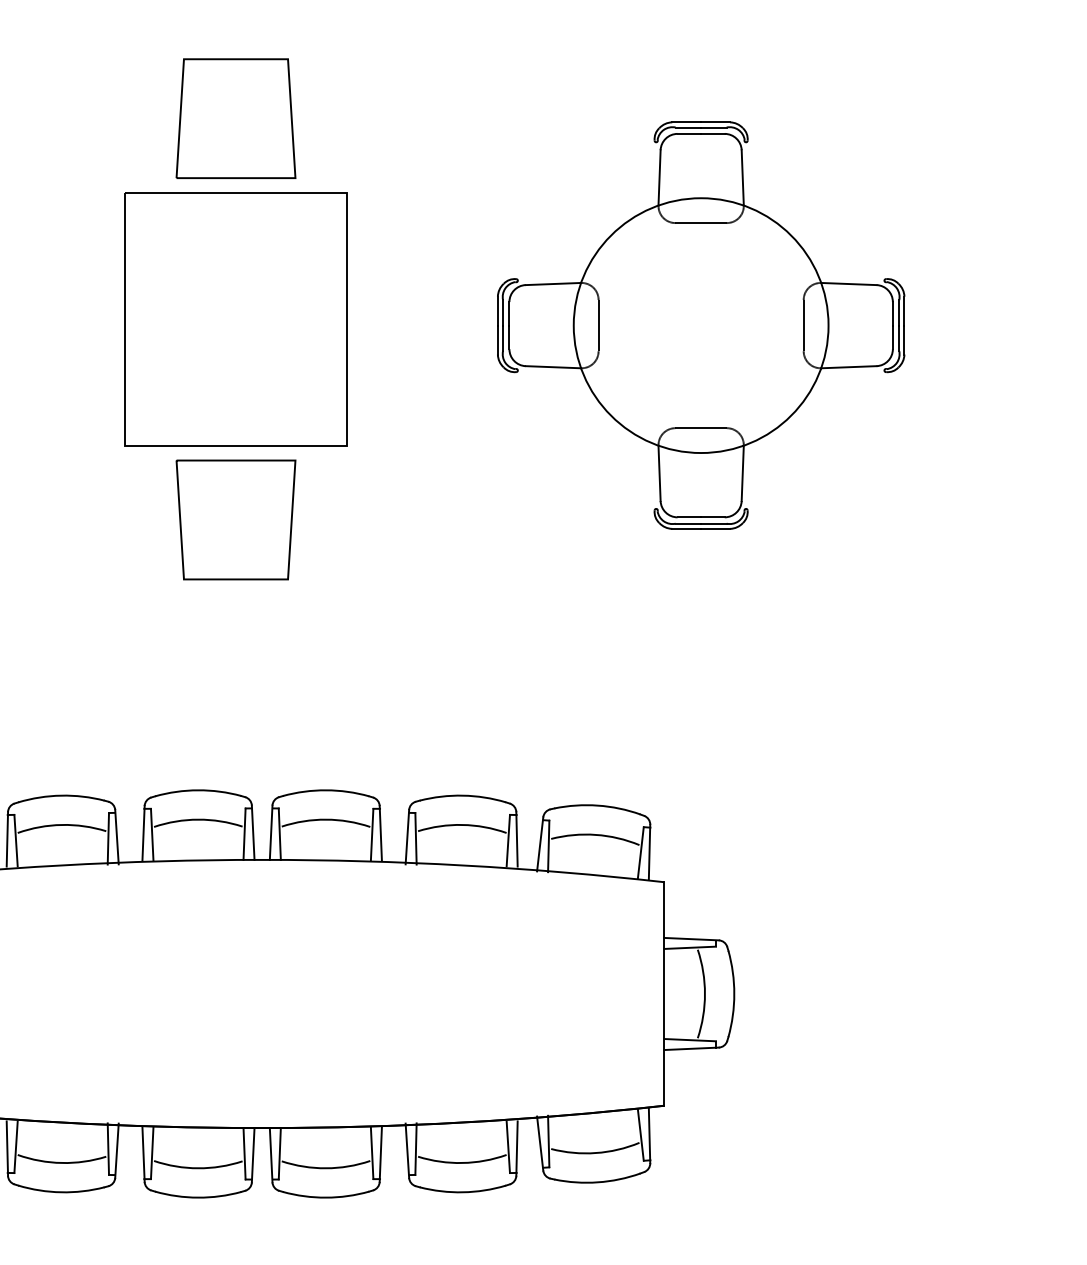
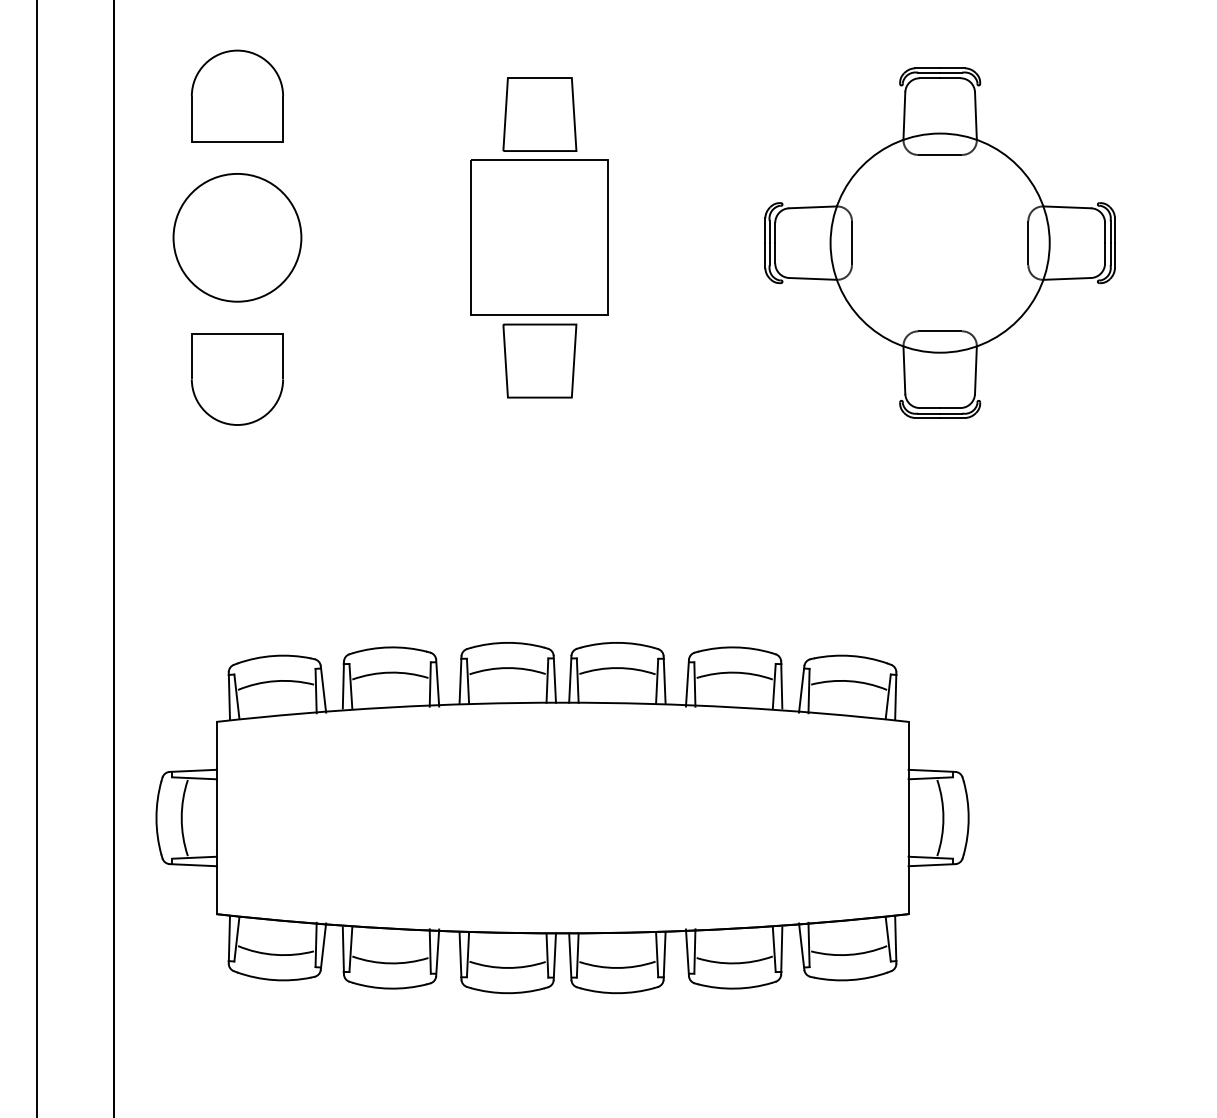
part: (235, 319) -> (539, 237), size x0.71

